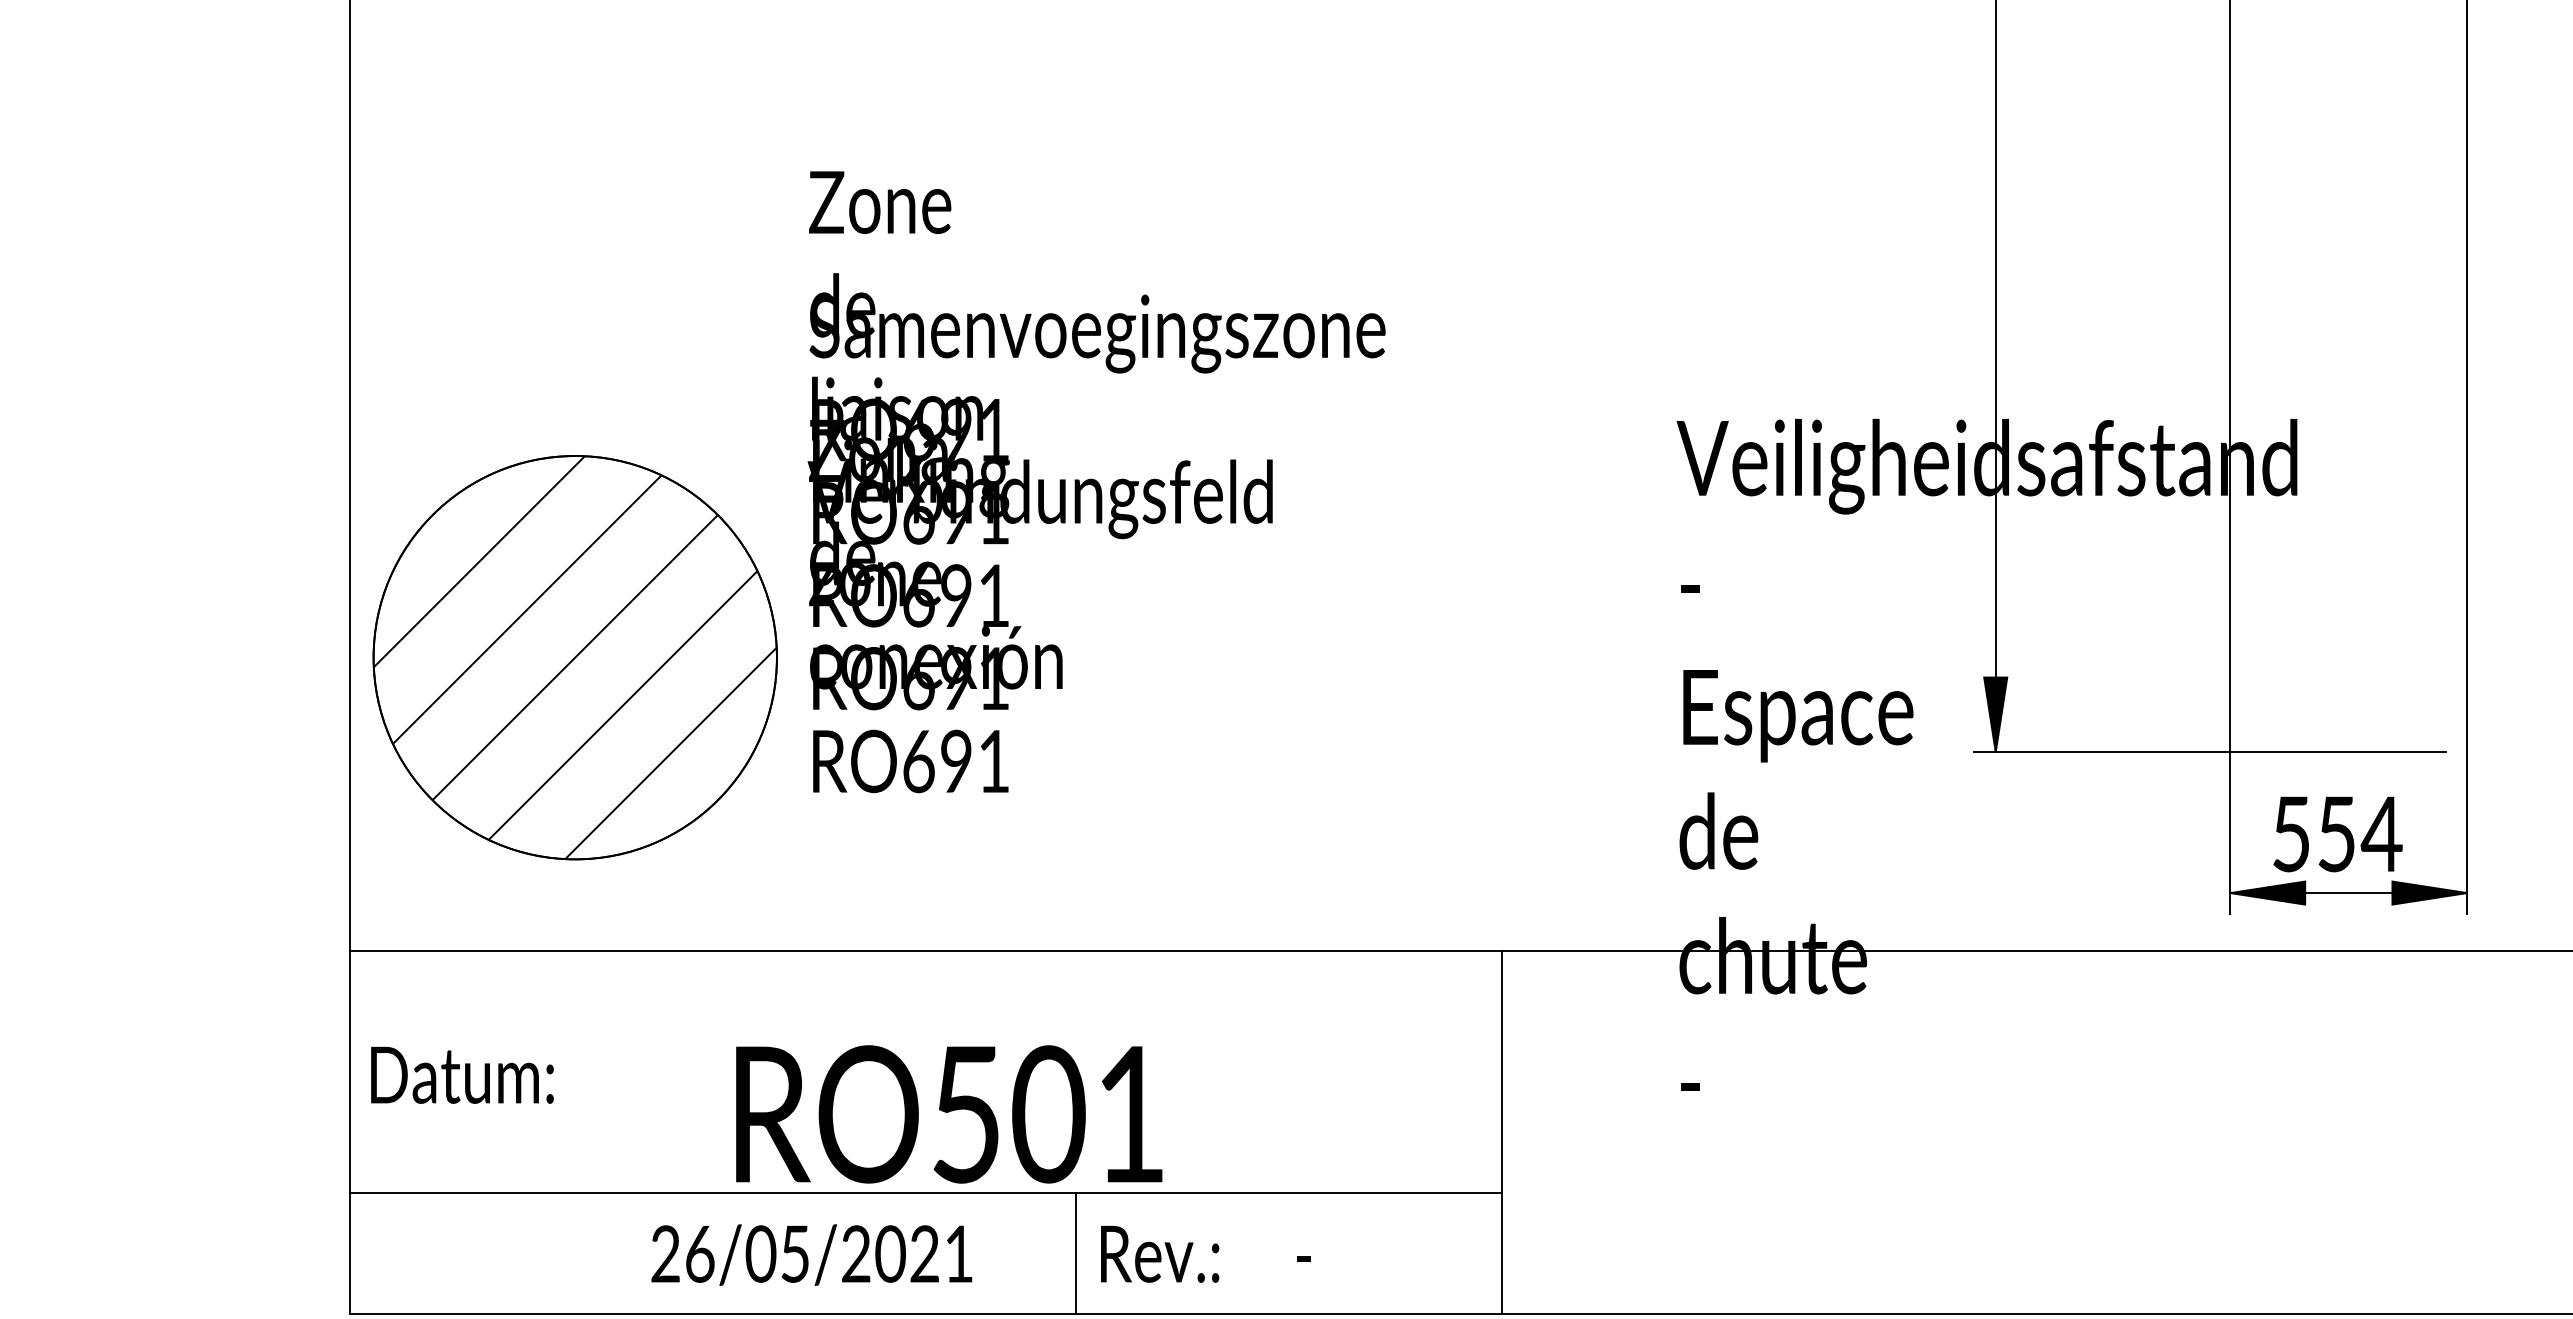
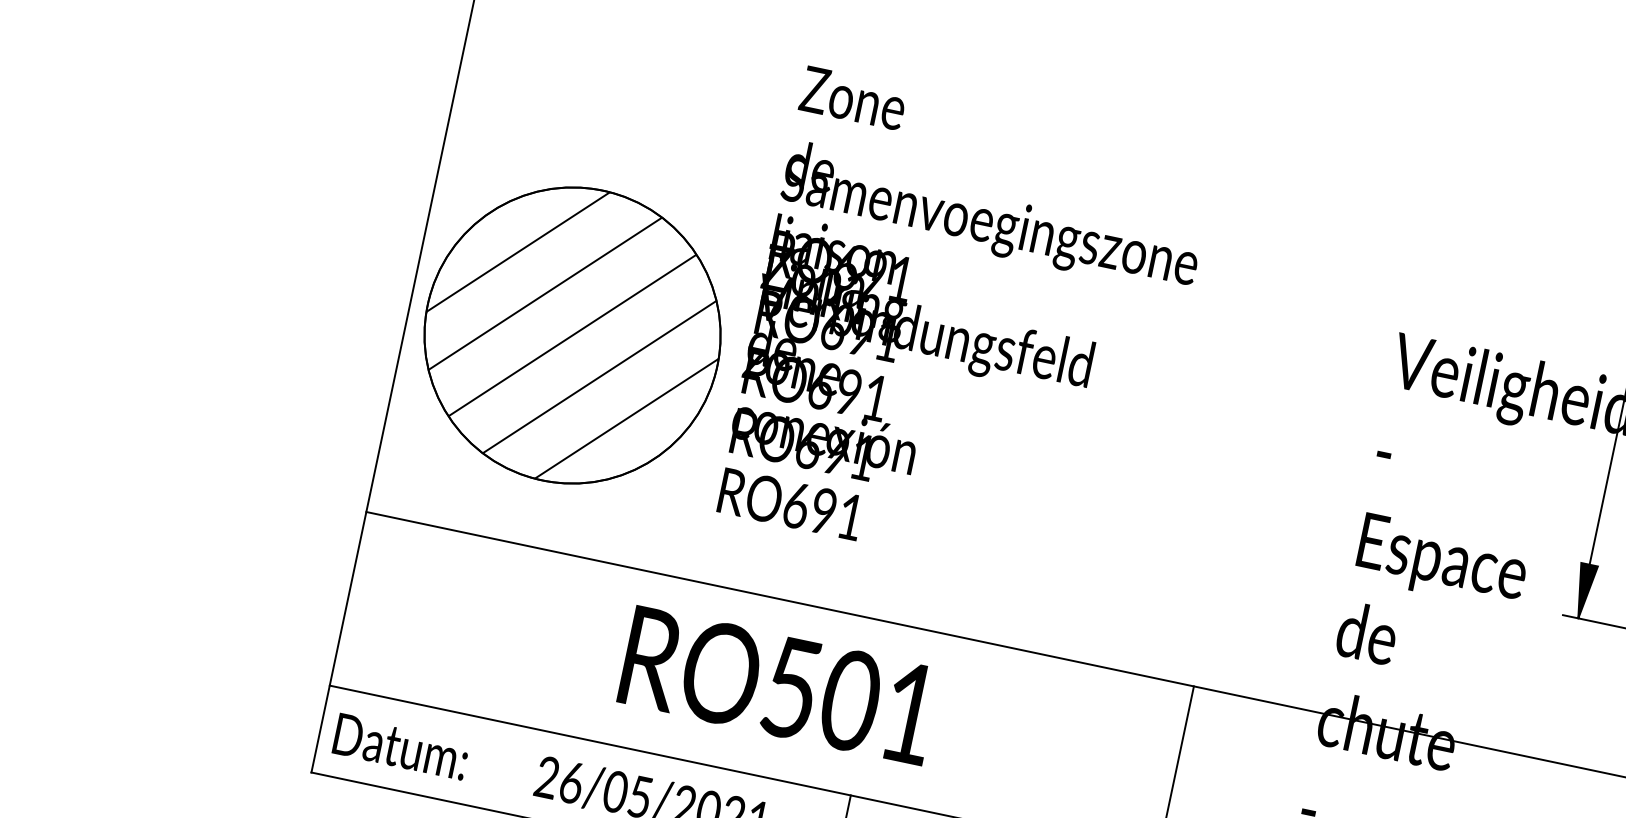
text: (1096, 482) -> (966, 332), moved
text: (462, 1074) -> (401, 746), moved
text: (949, 1114) -> (779, 685), moved

